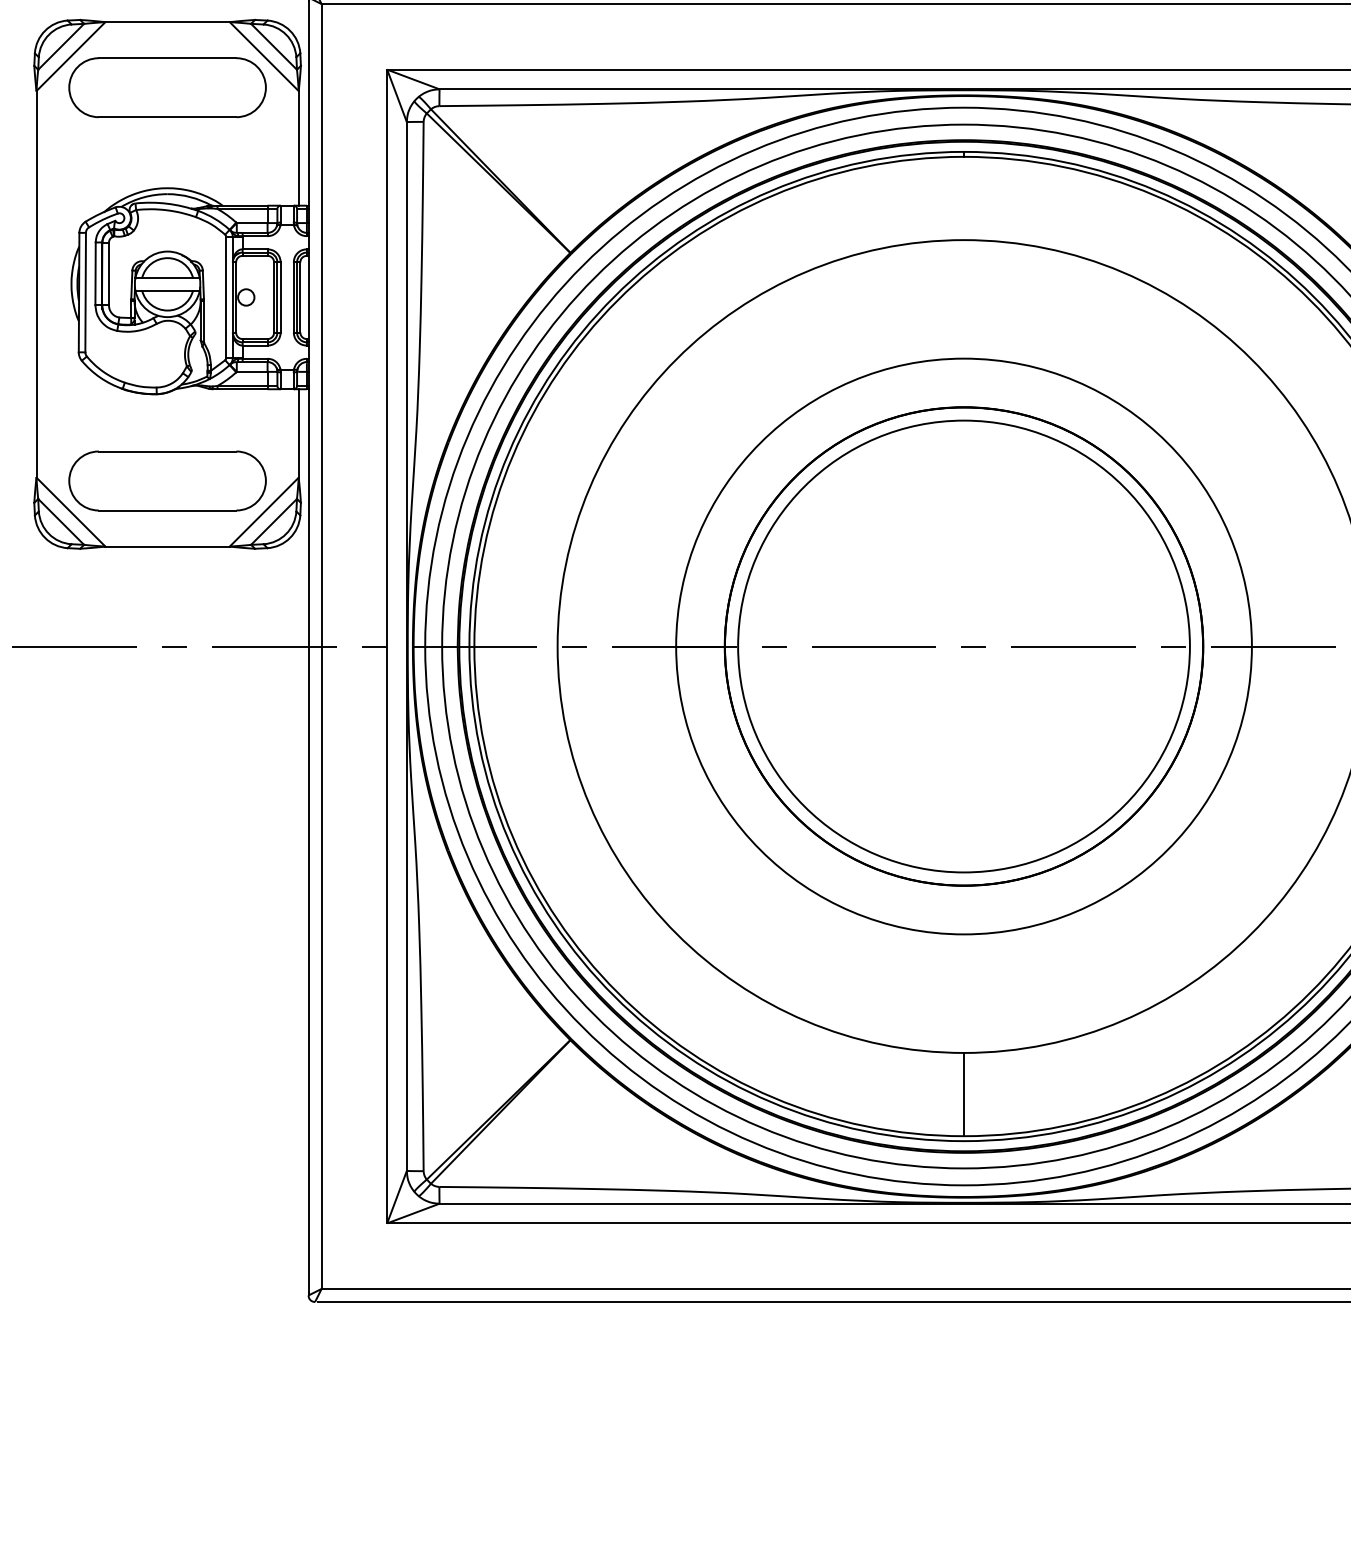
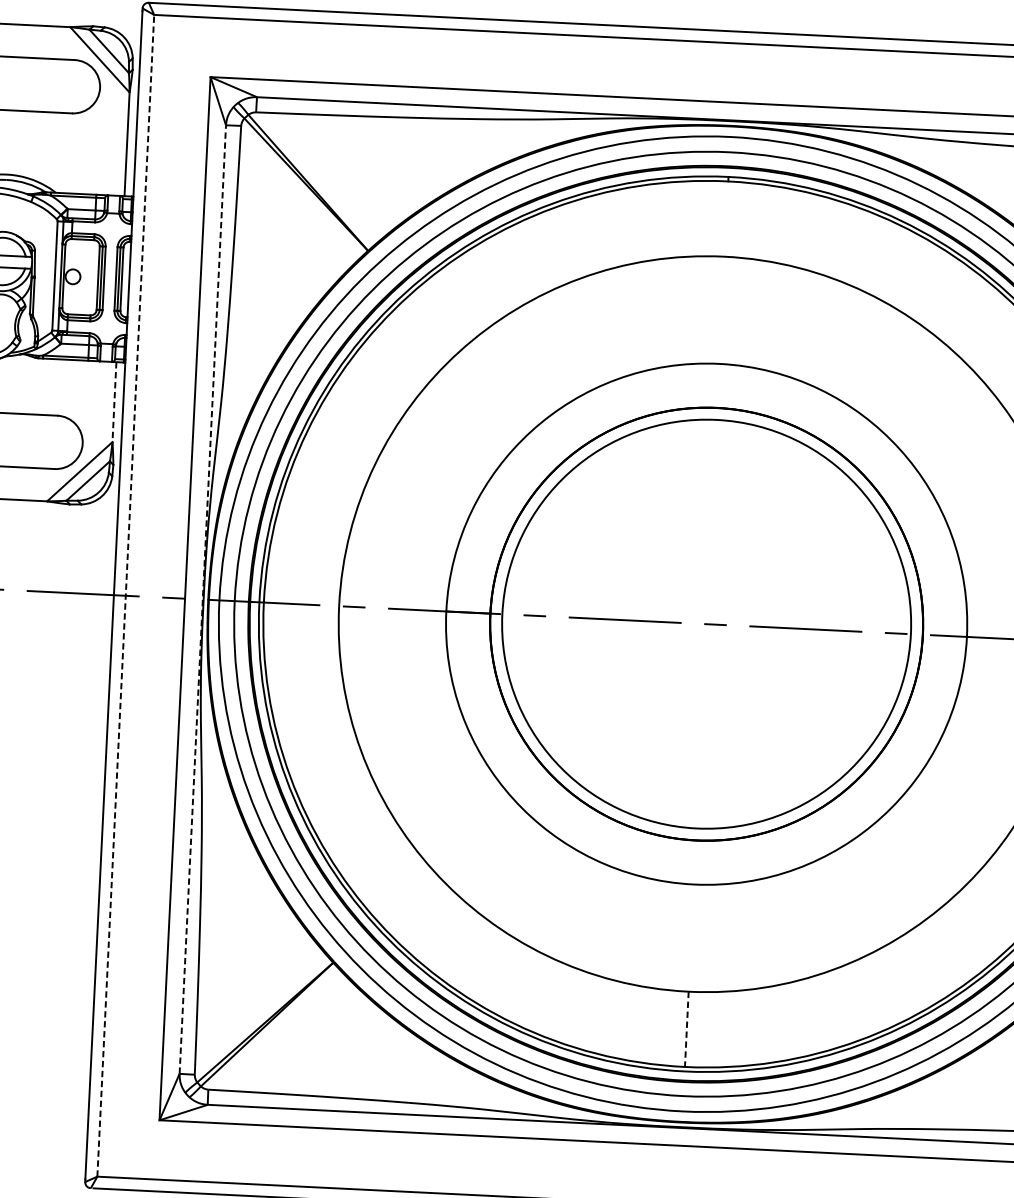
line: (298, 433) -> (114, 402), solid -> dashed
line: (321, 646) -> (125, 595), solid -> dashed
line: (406, 646) -> (202, 599), solid -> dashed
line: (964, 1094) -> (687, 1029), solid -> dashed

